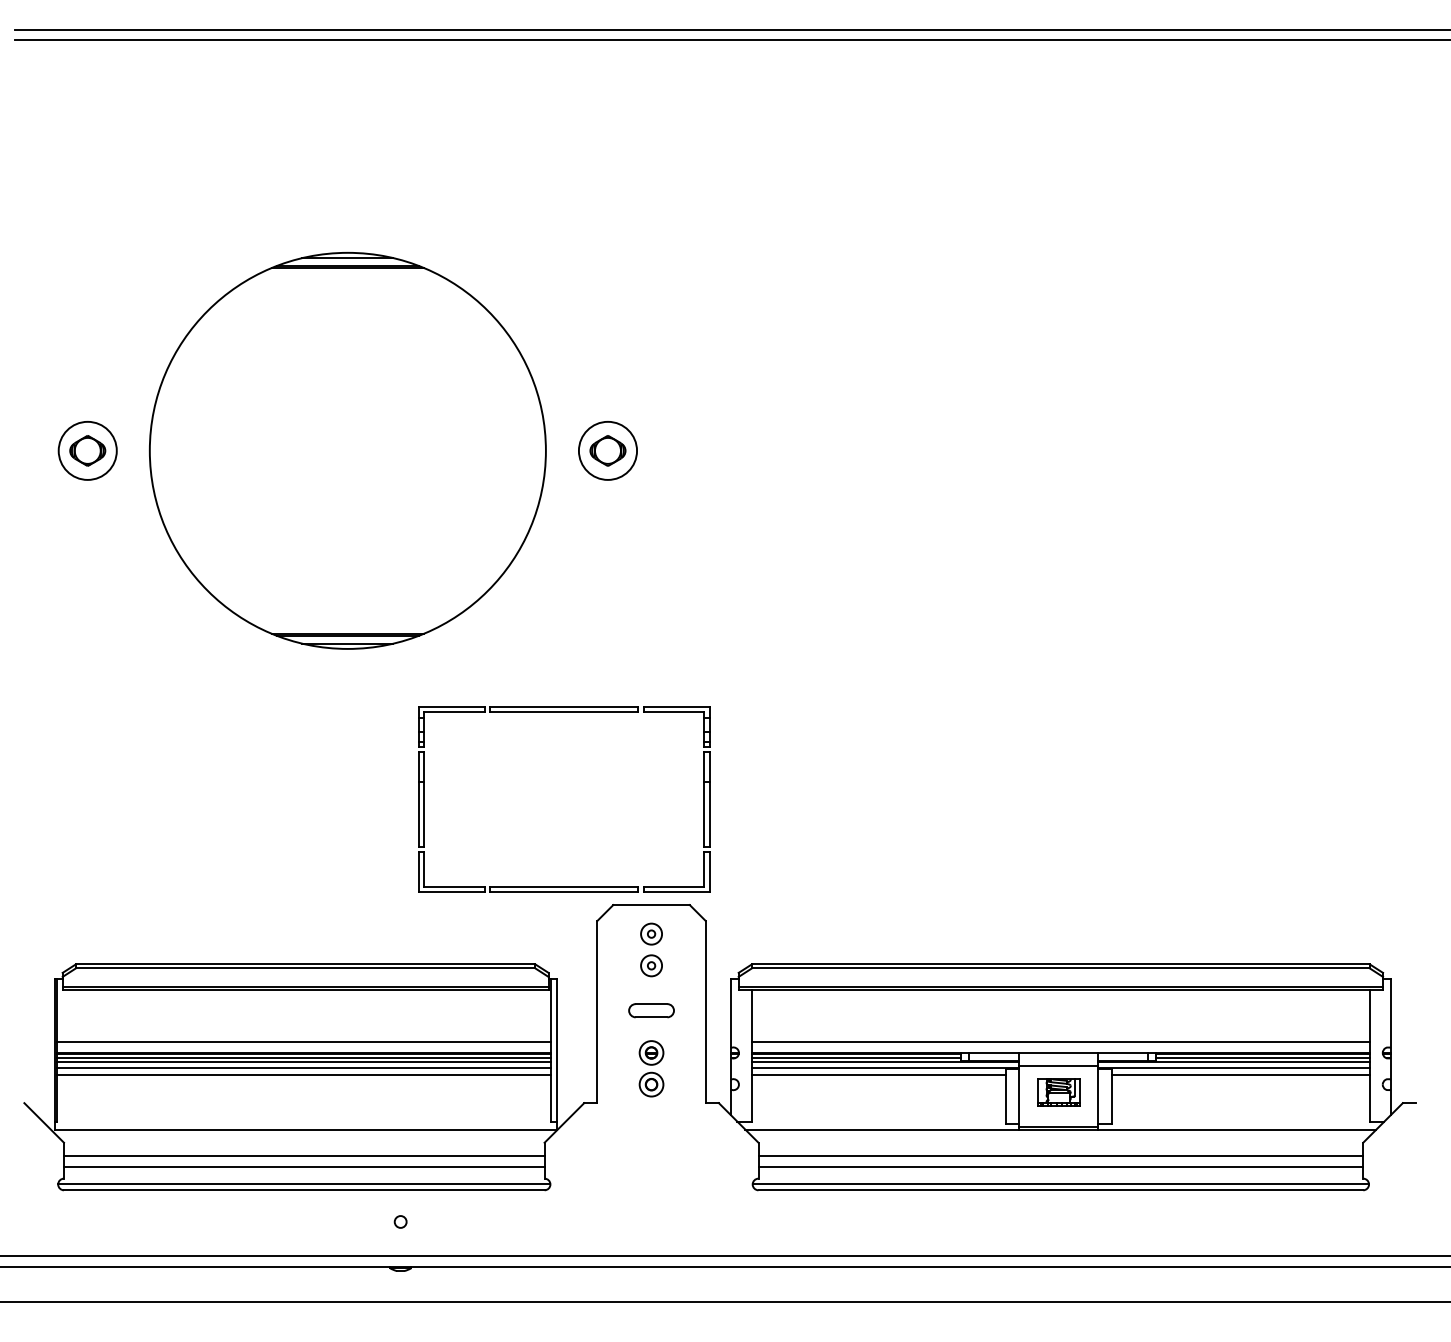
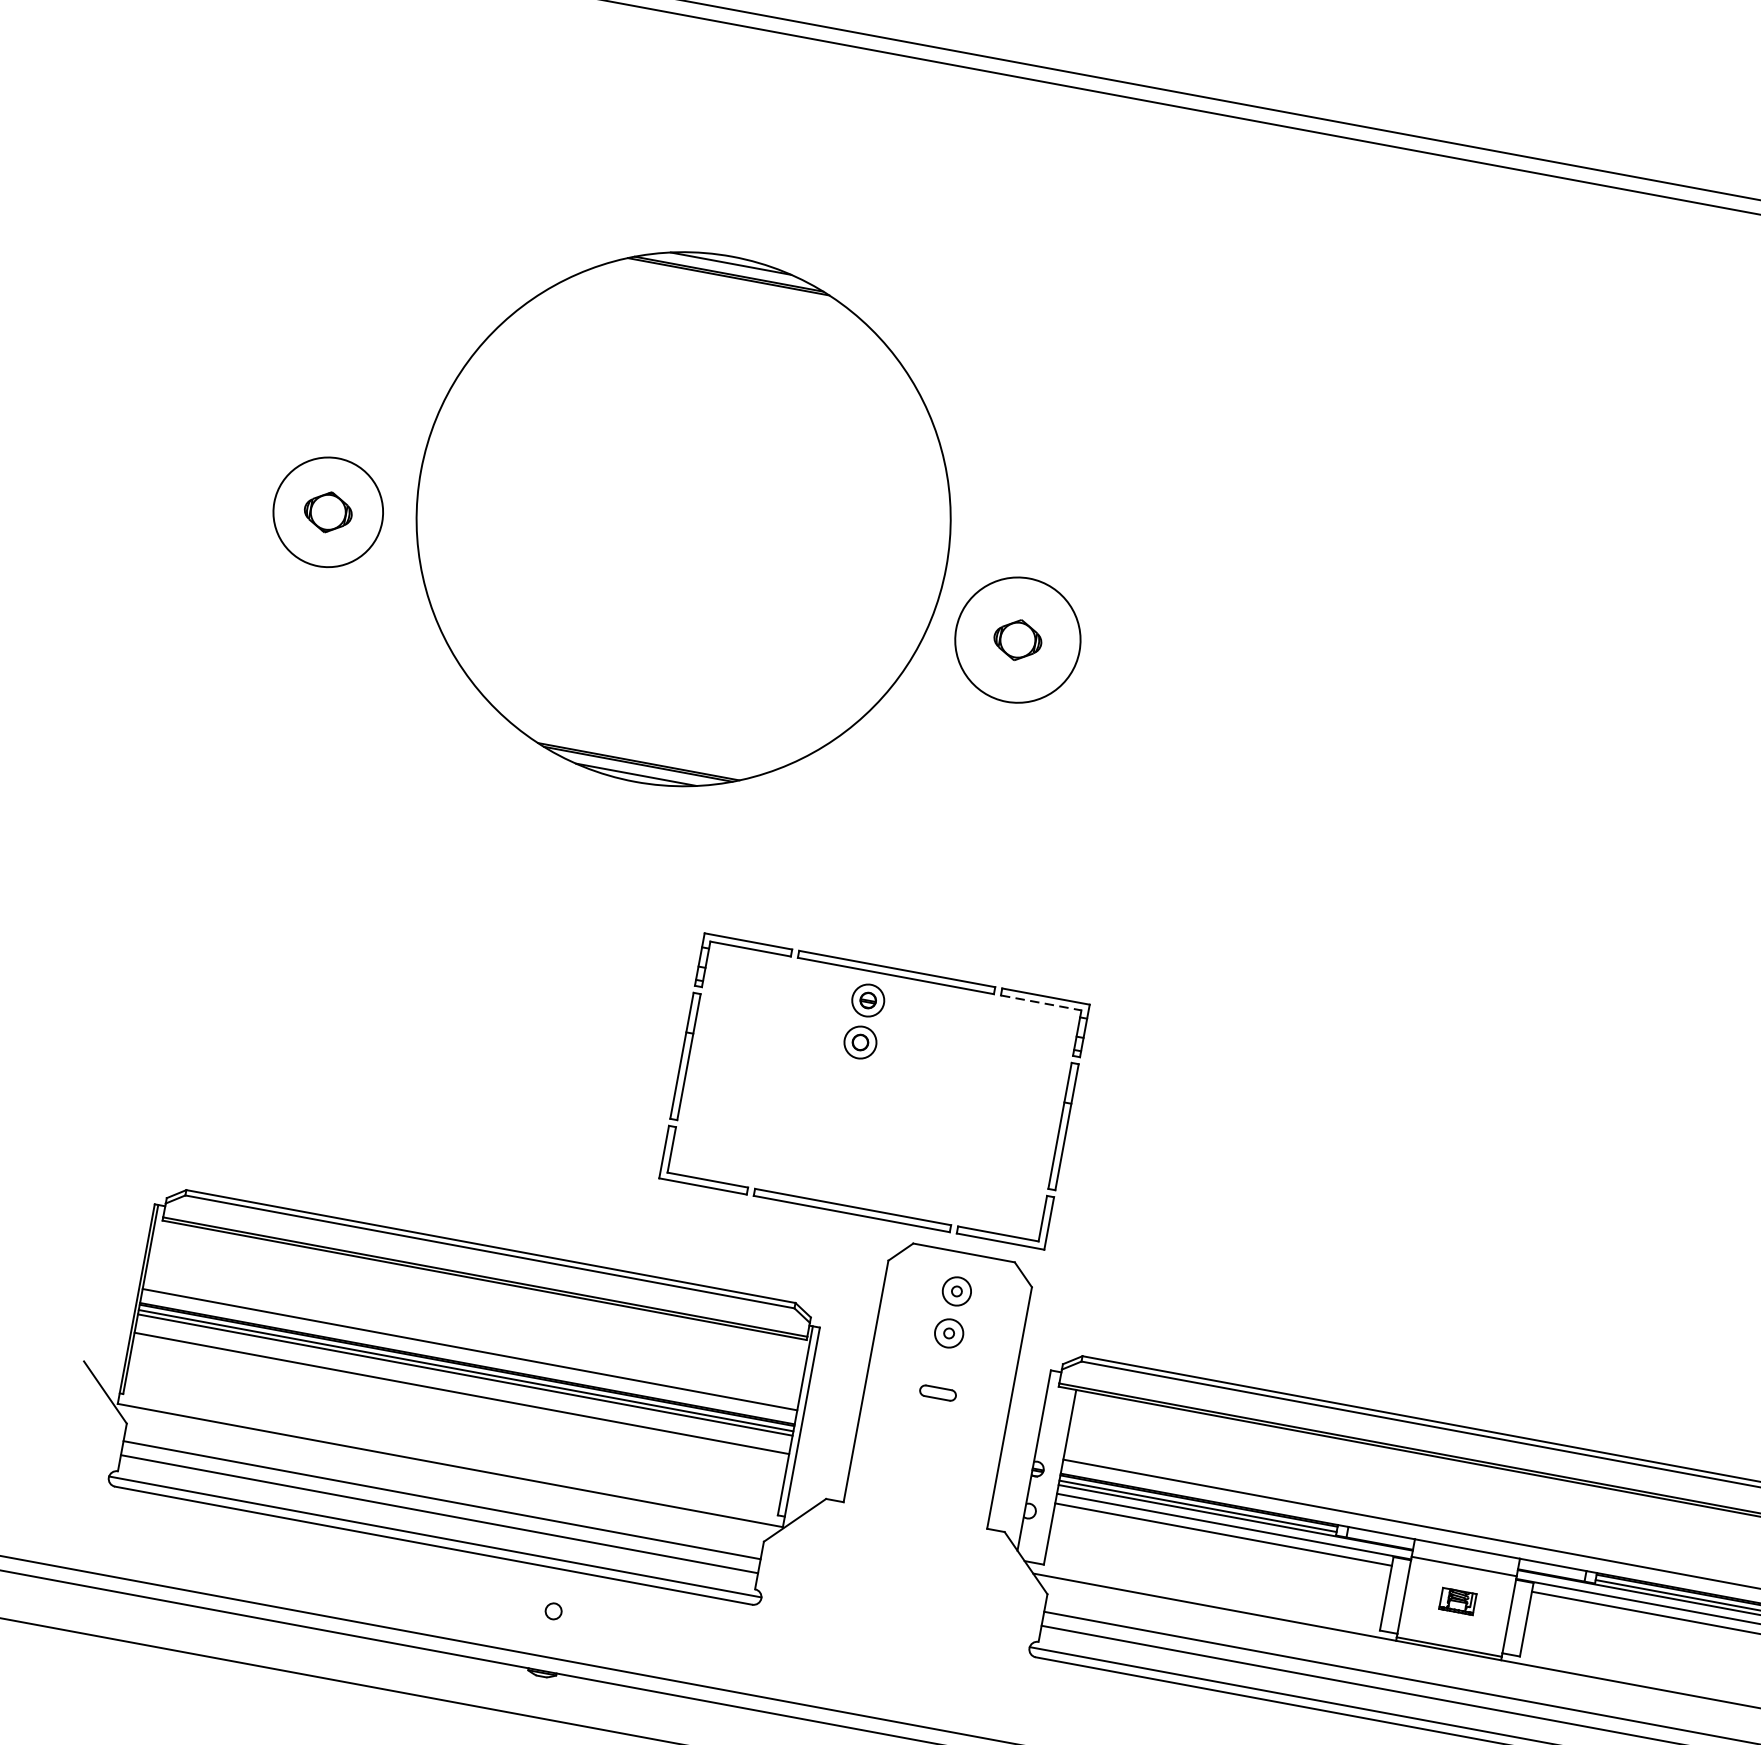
circle: (87, 450) -> (328, 511), size x1.4
part: (347, 450) -> (683, 518), moved
circle: (607, 450) -> (1017, 639), size x1.6
line: (674, 712) -> (1041, 1003), solid -> dashed
part: (651, 1010) -> (938, 1392), size x0.6
line: (304, 1068) -> (463, 1384), removed
part: (651, 1068) -> (864, 1021), moved
part: (1058, 1092) -> (1457, 1601), size x0.6

